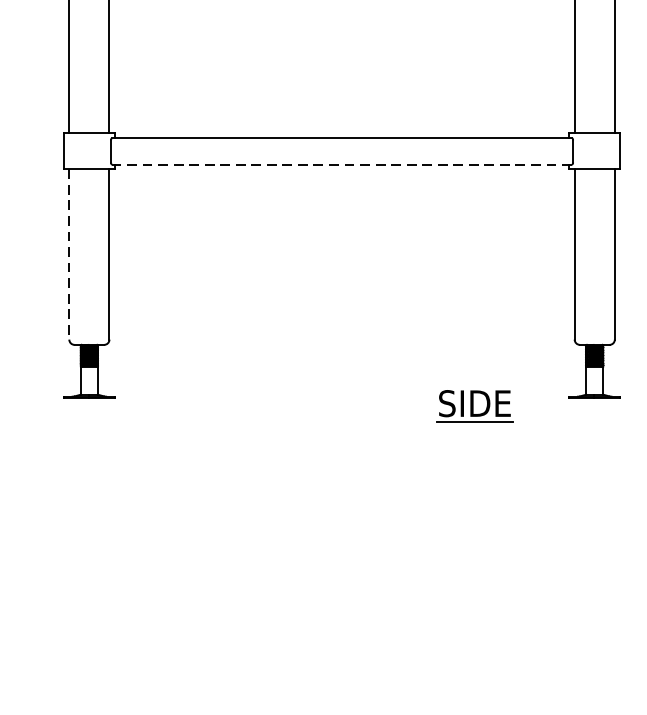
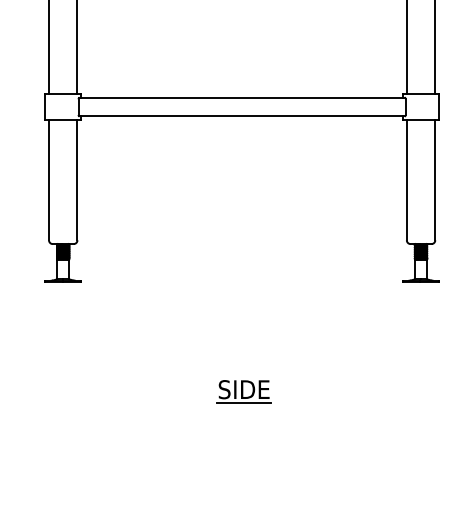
line: (342, 164) -> (242, 116), dashed -> solid
line: (69, 255) -> (49, 180), dashed -> solid
part: (473, 406) -> (243, 391), moved

